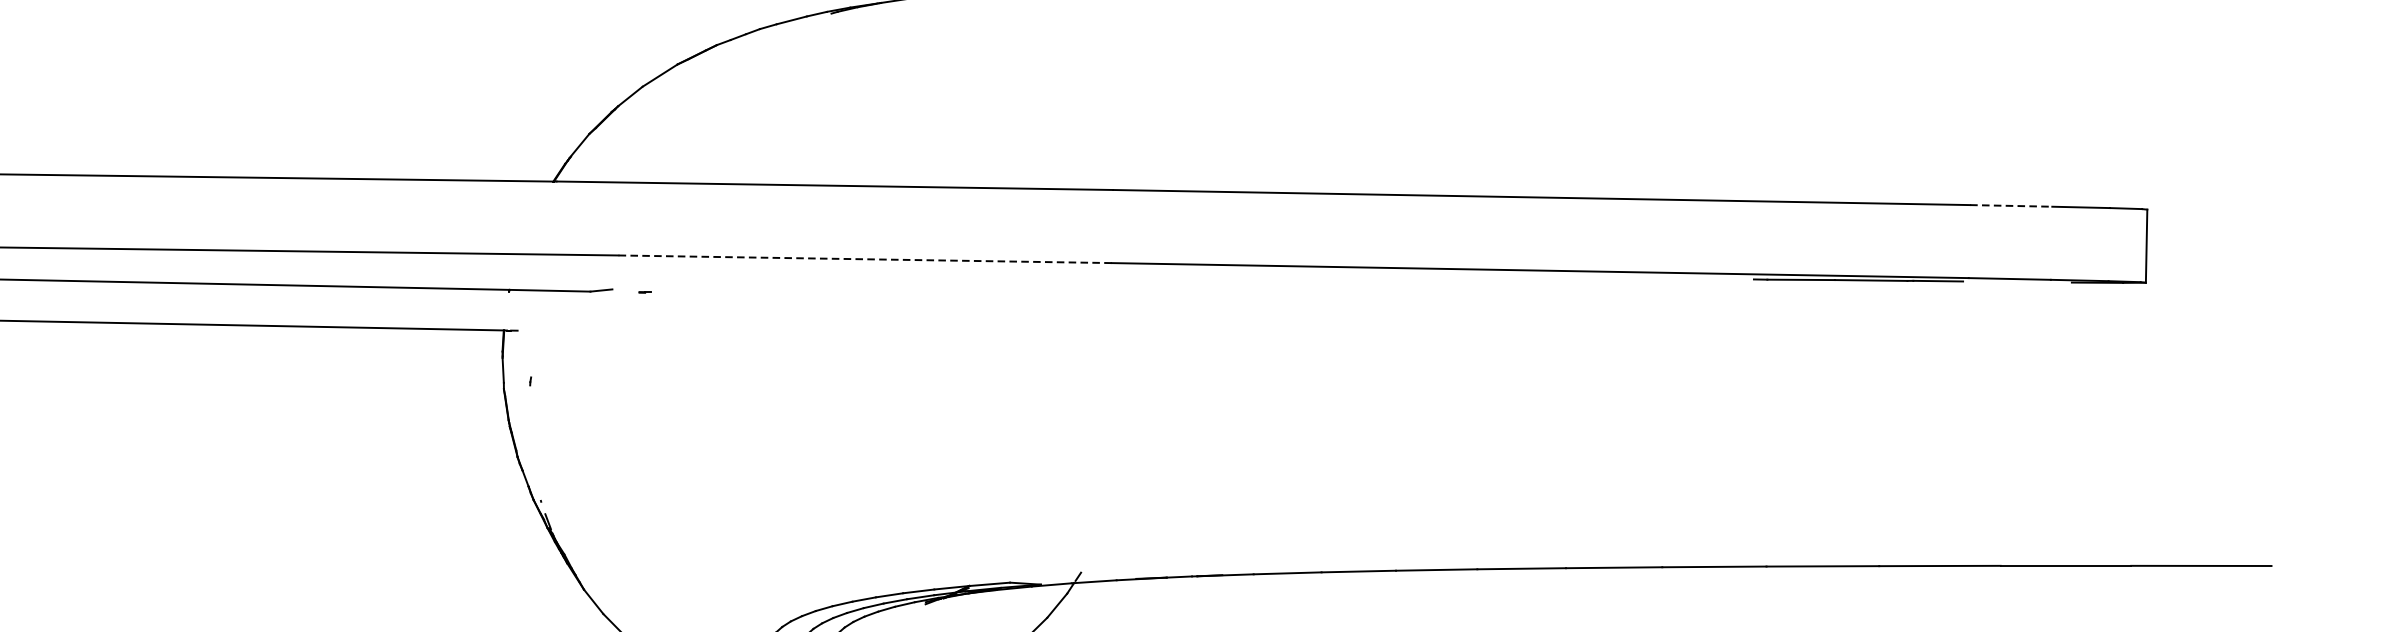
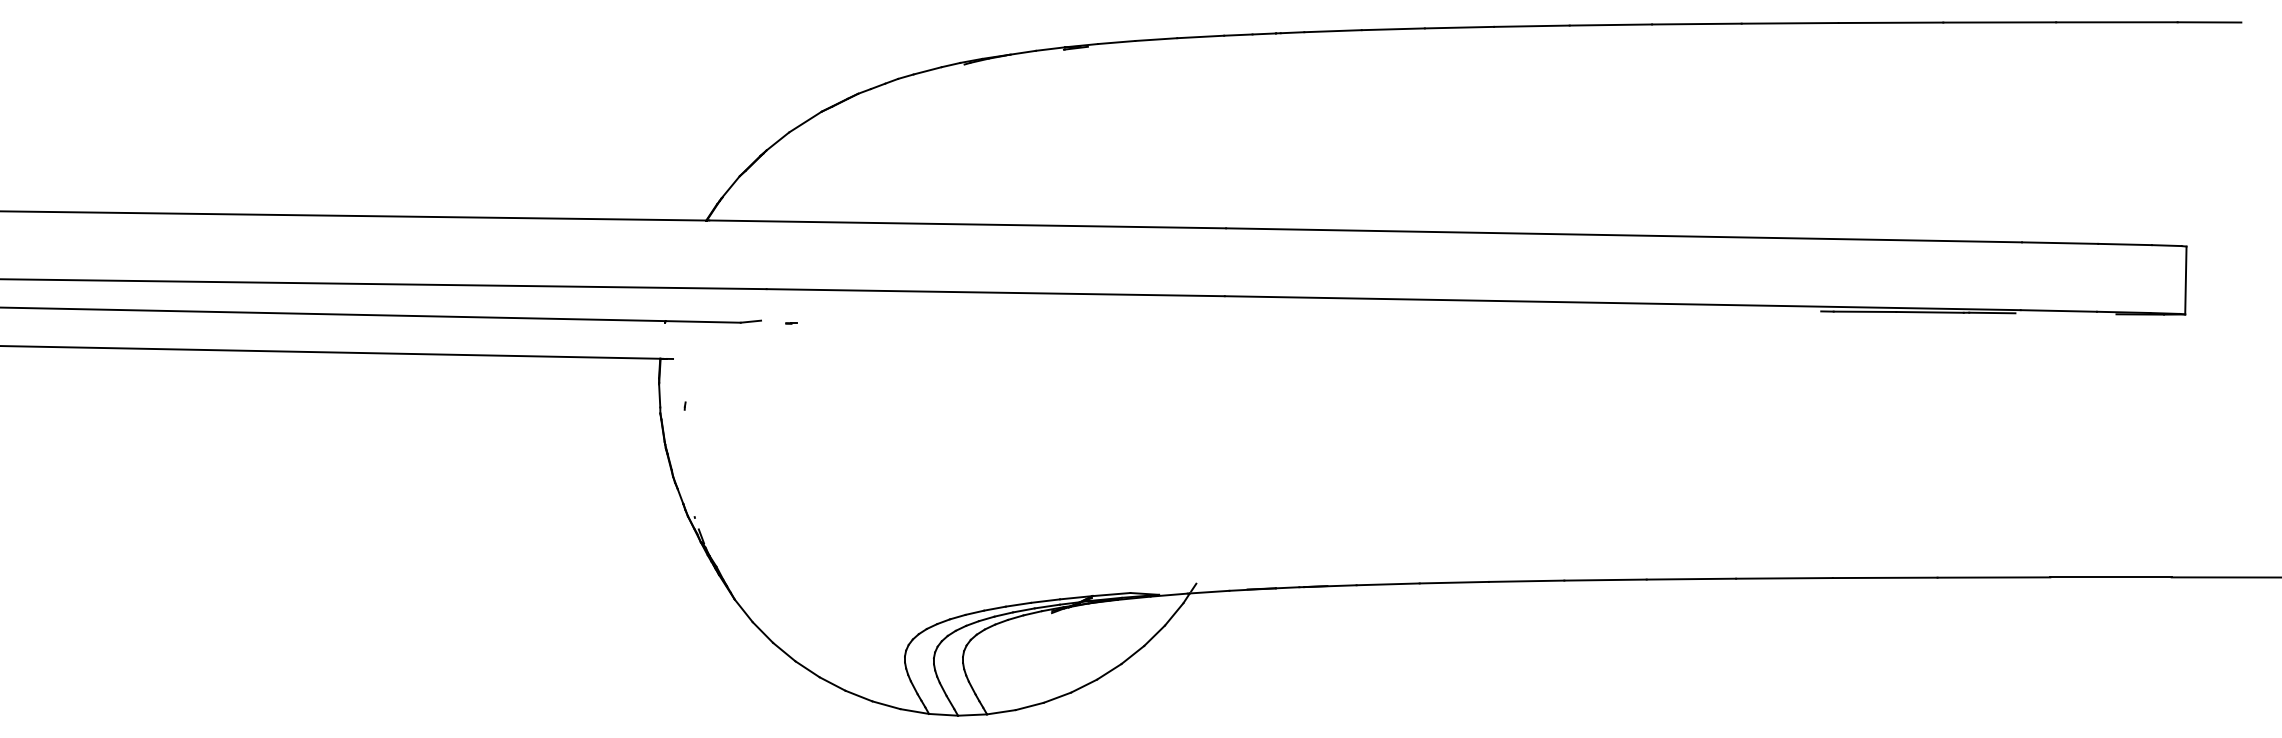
line: (2011, 206) -> (2060, 243), dashed -> solid
line: (864, 259) -> (995, 292), dashed -> solid

